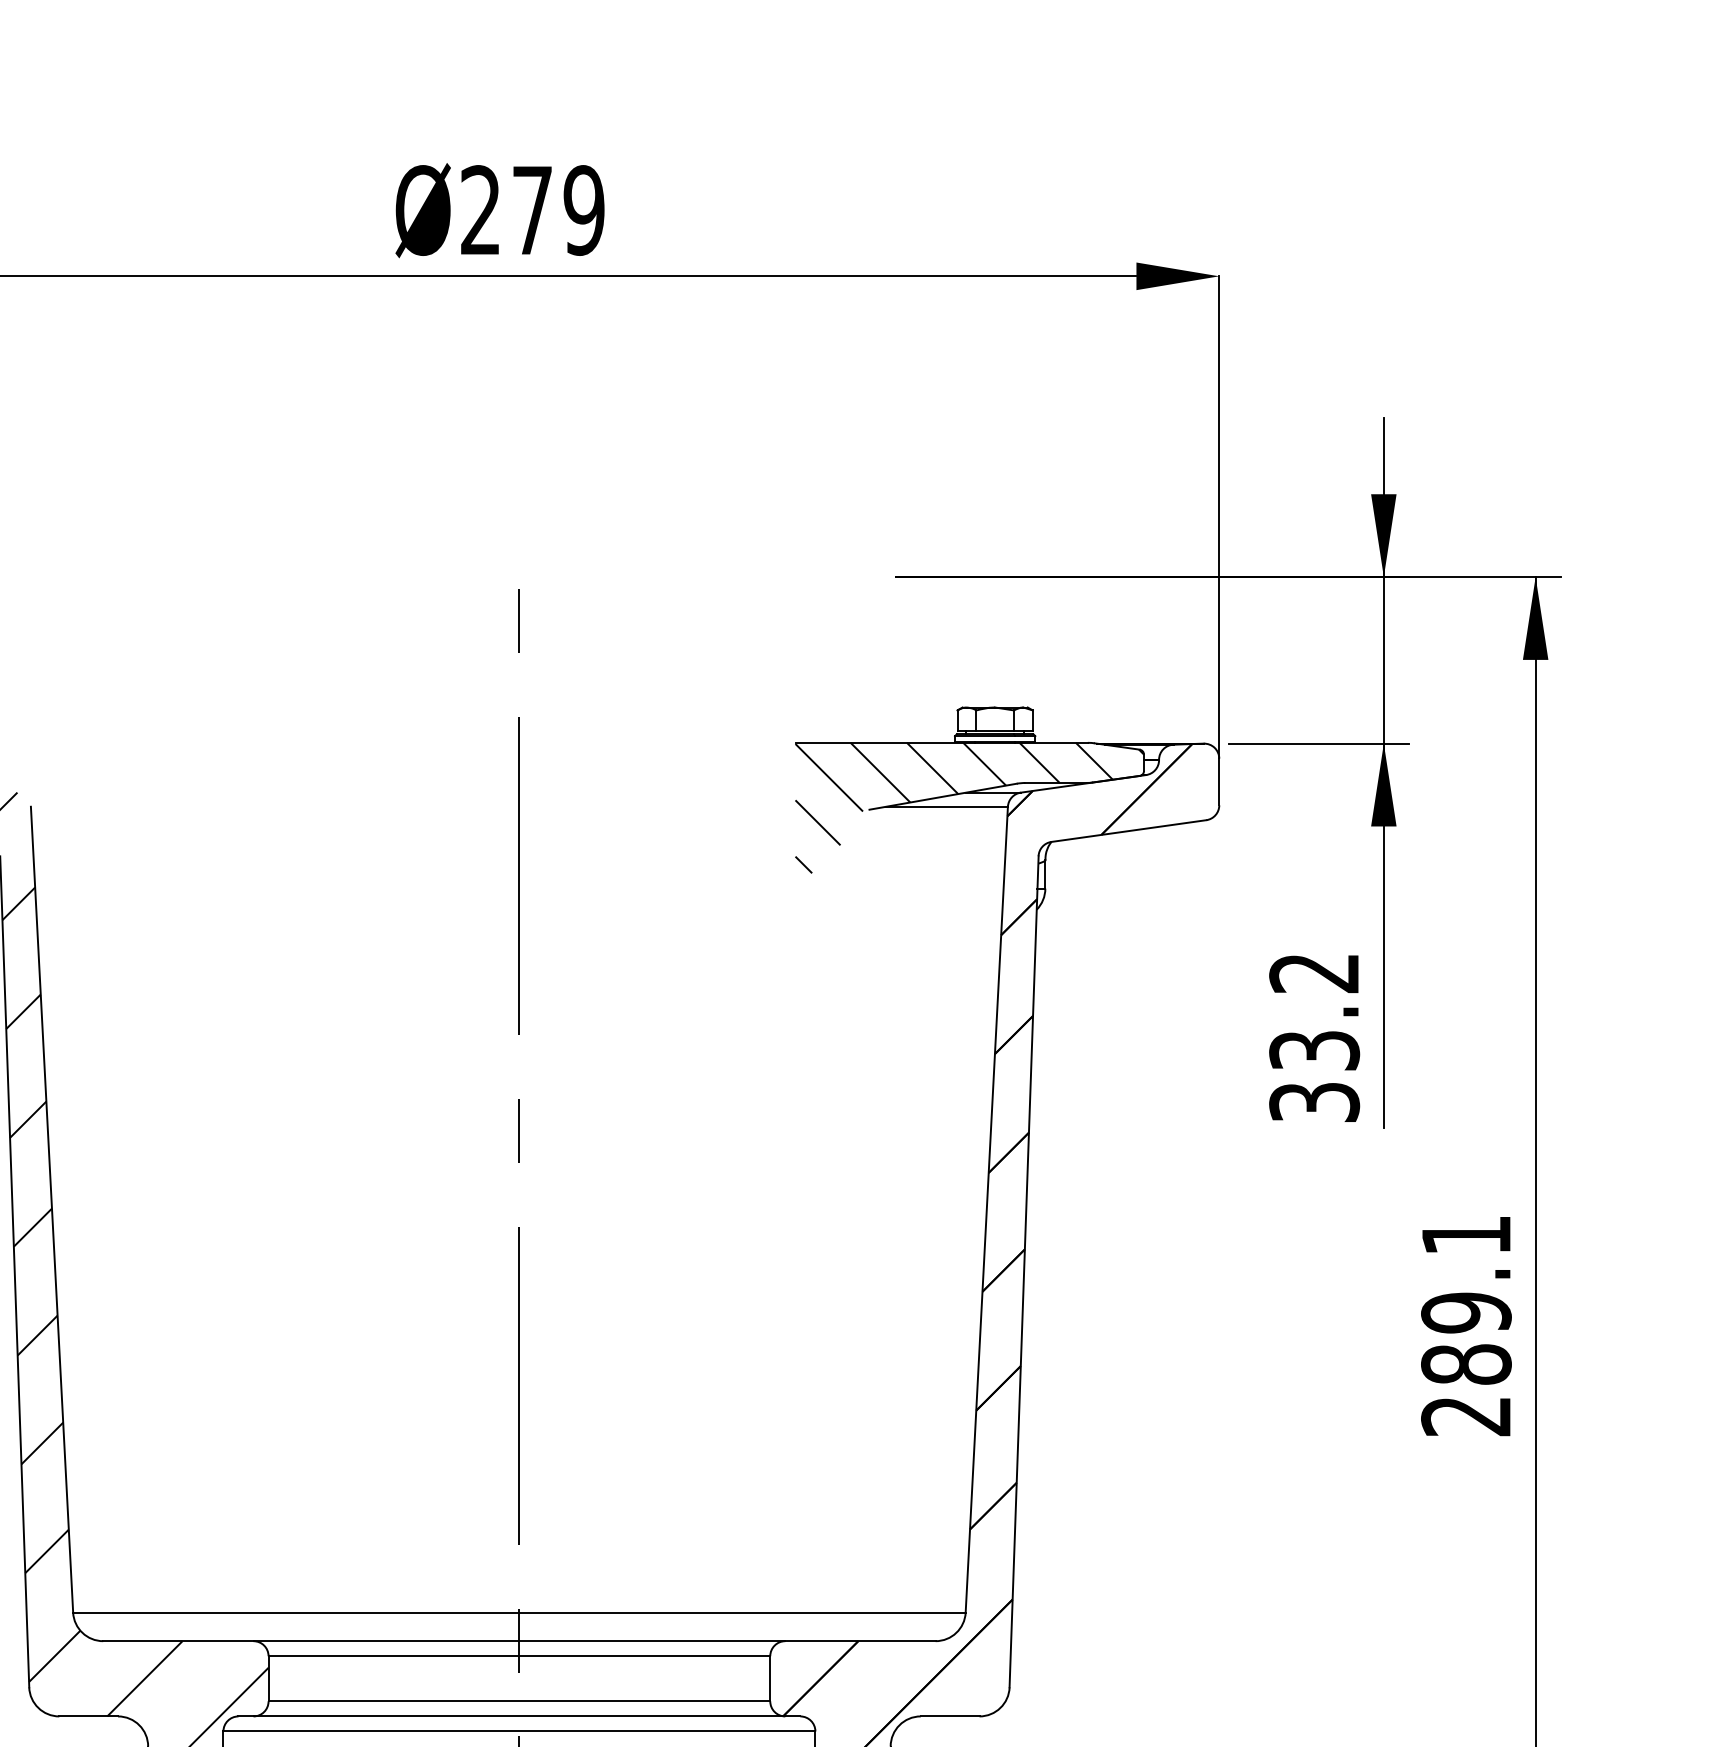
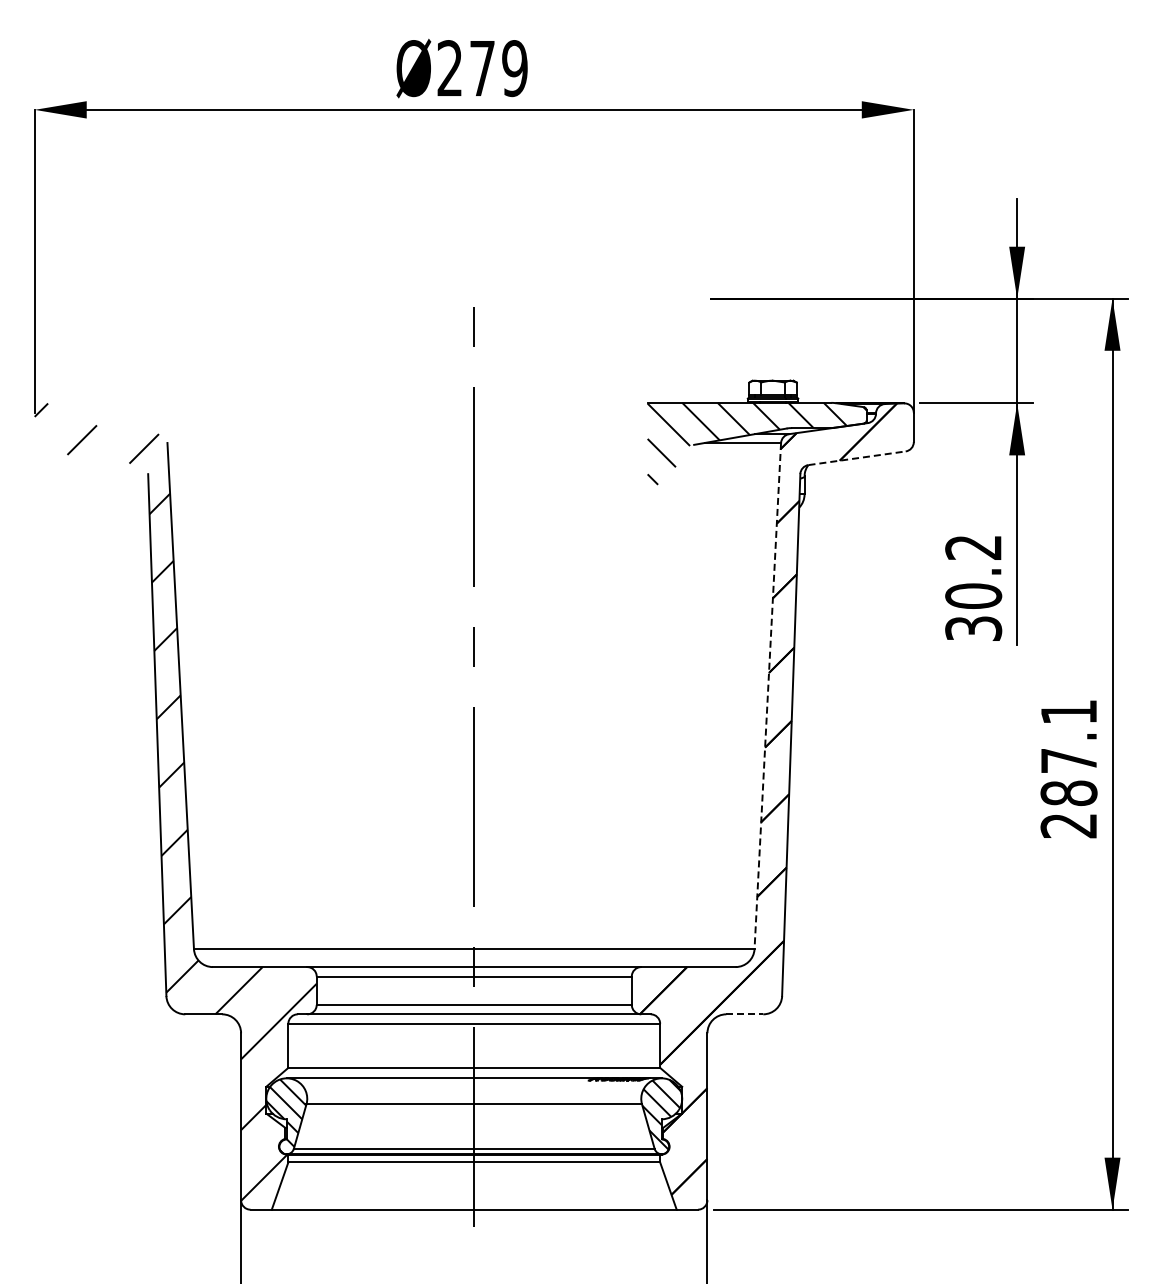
line: (1129, 831) -> (857, 458), solid -> dashed
text: (1314, 1049) -> (973, 595), 33.2 -> 30.2
line: (986, 1210) -> (767, 696), solid -> dashed
text: (1465, 1312) -> (1068, 760), 289.1 -> 287.1
line: (951, 1716) -> (745, 1014), solid -> dashed

